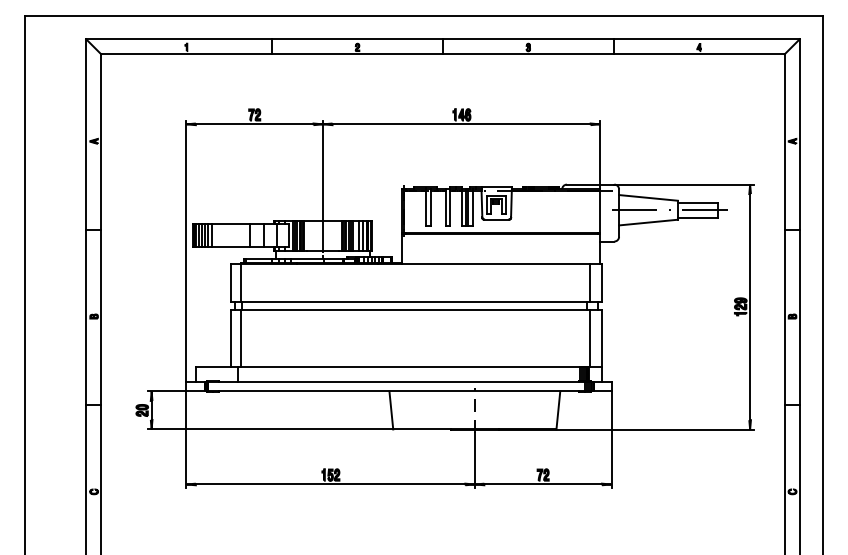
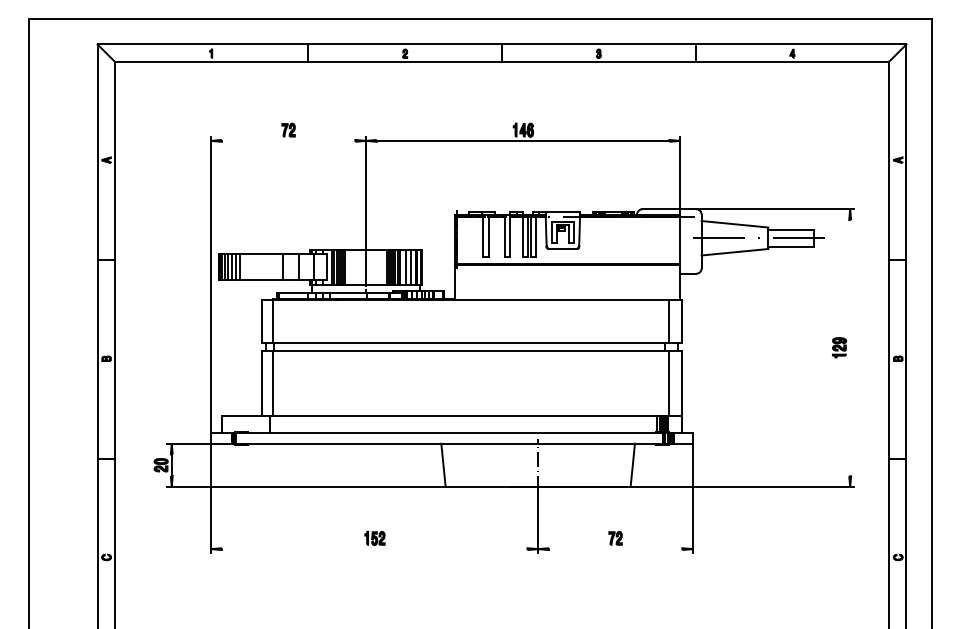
line: (254, 124) -> (288, 141), removed
line: (750, 307) -> (850, 348), removed
line: (330, 484) -> (374, 549), removed
line: (543, 484) -> (615, 549), removed

